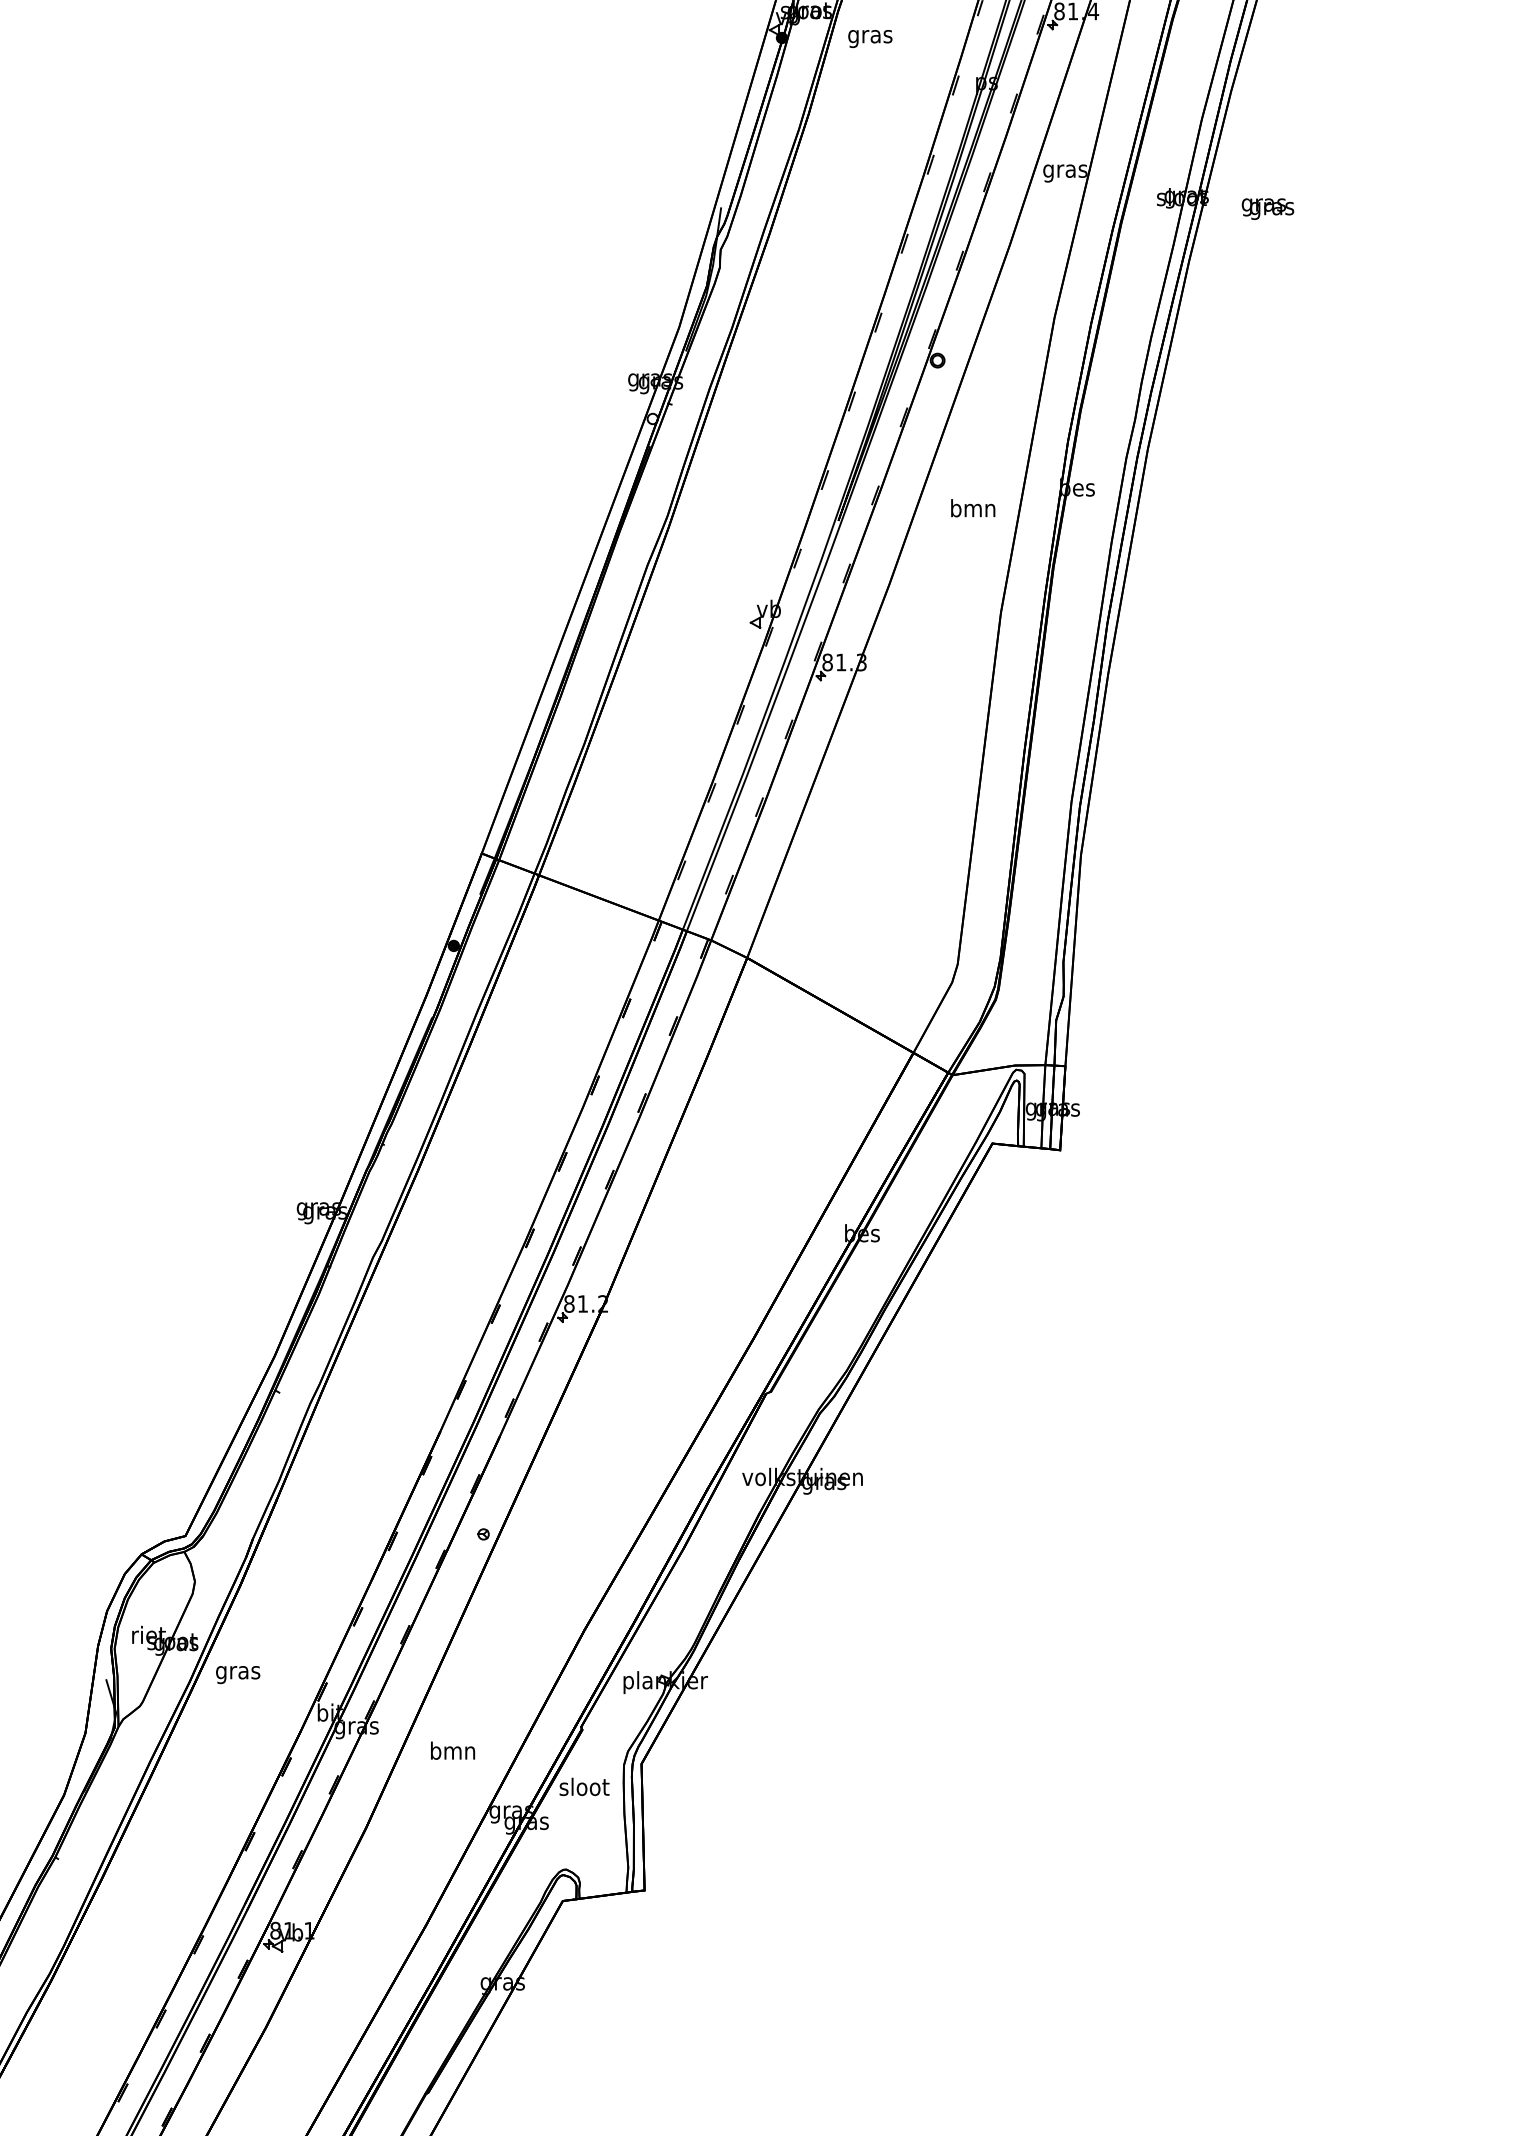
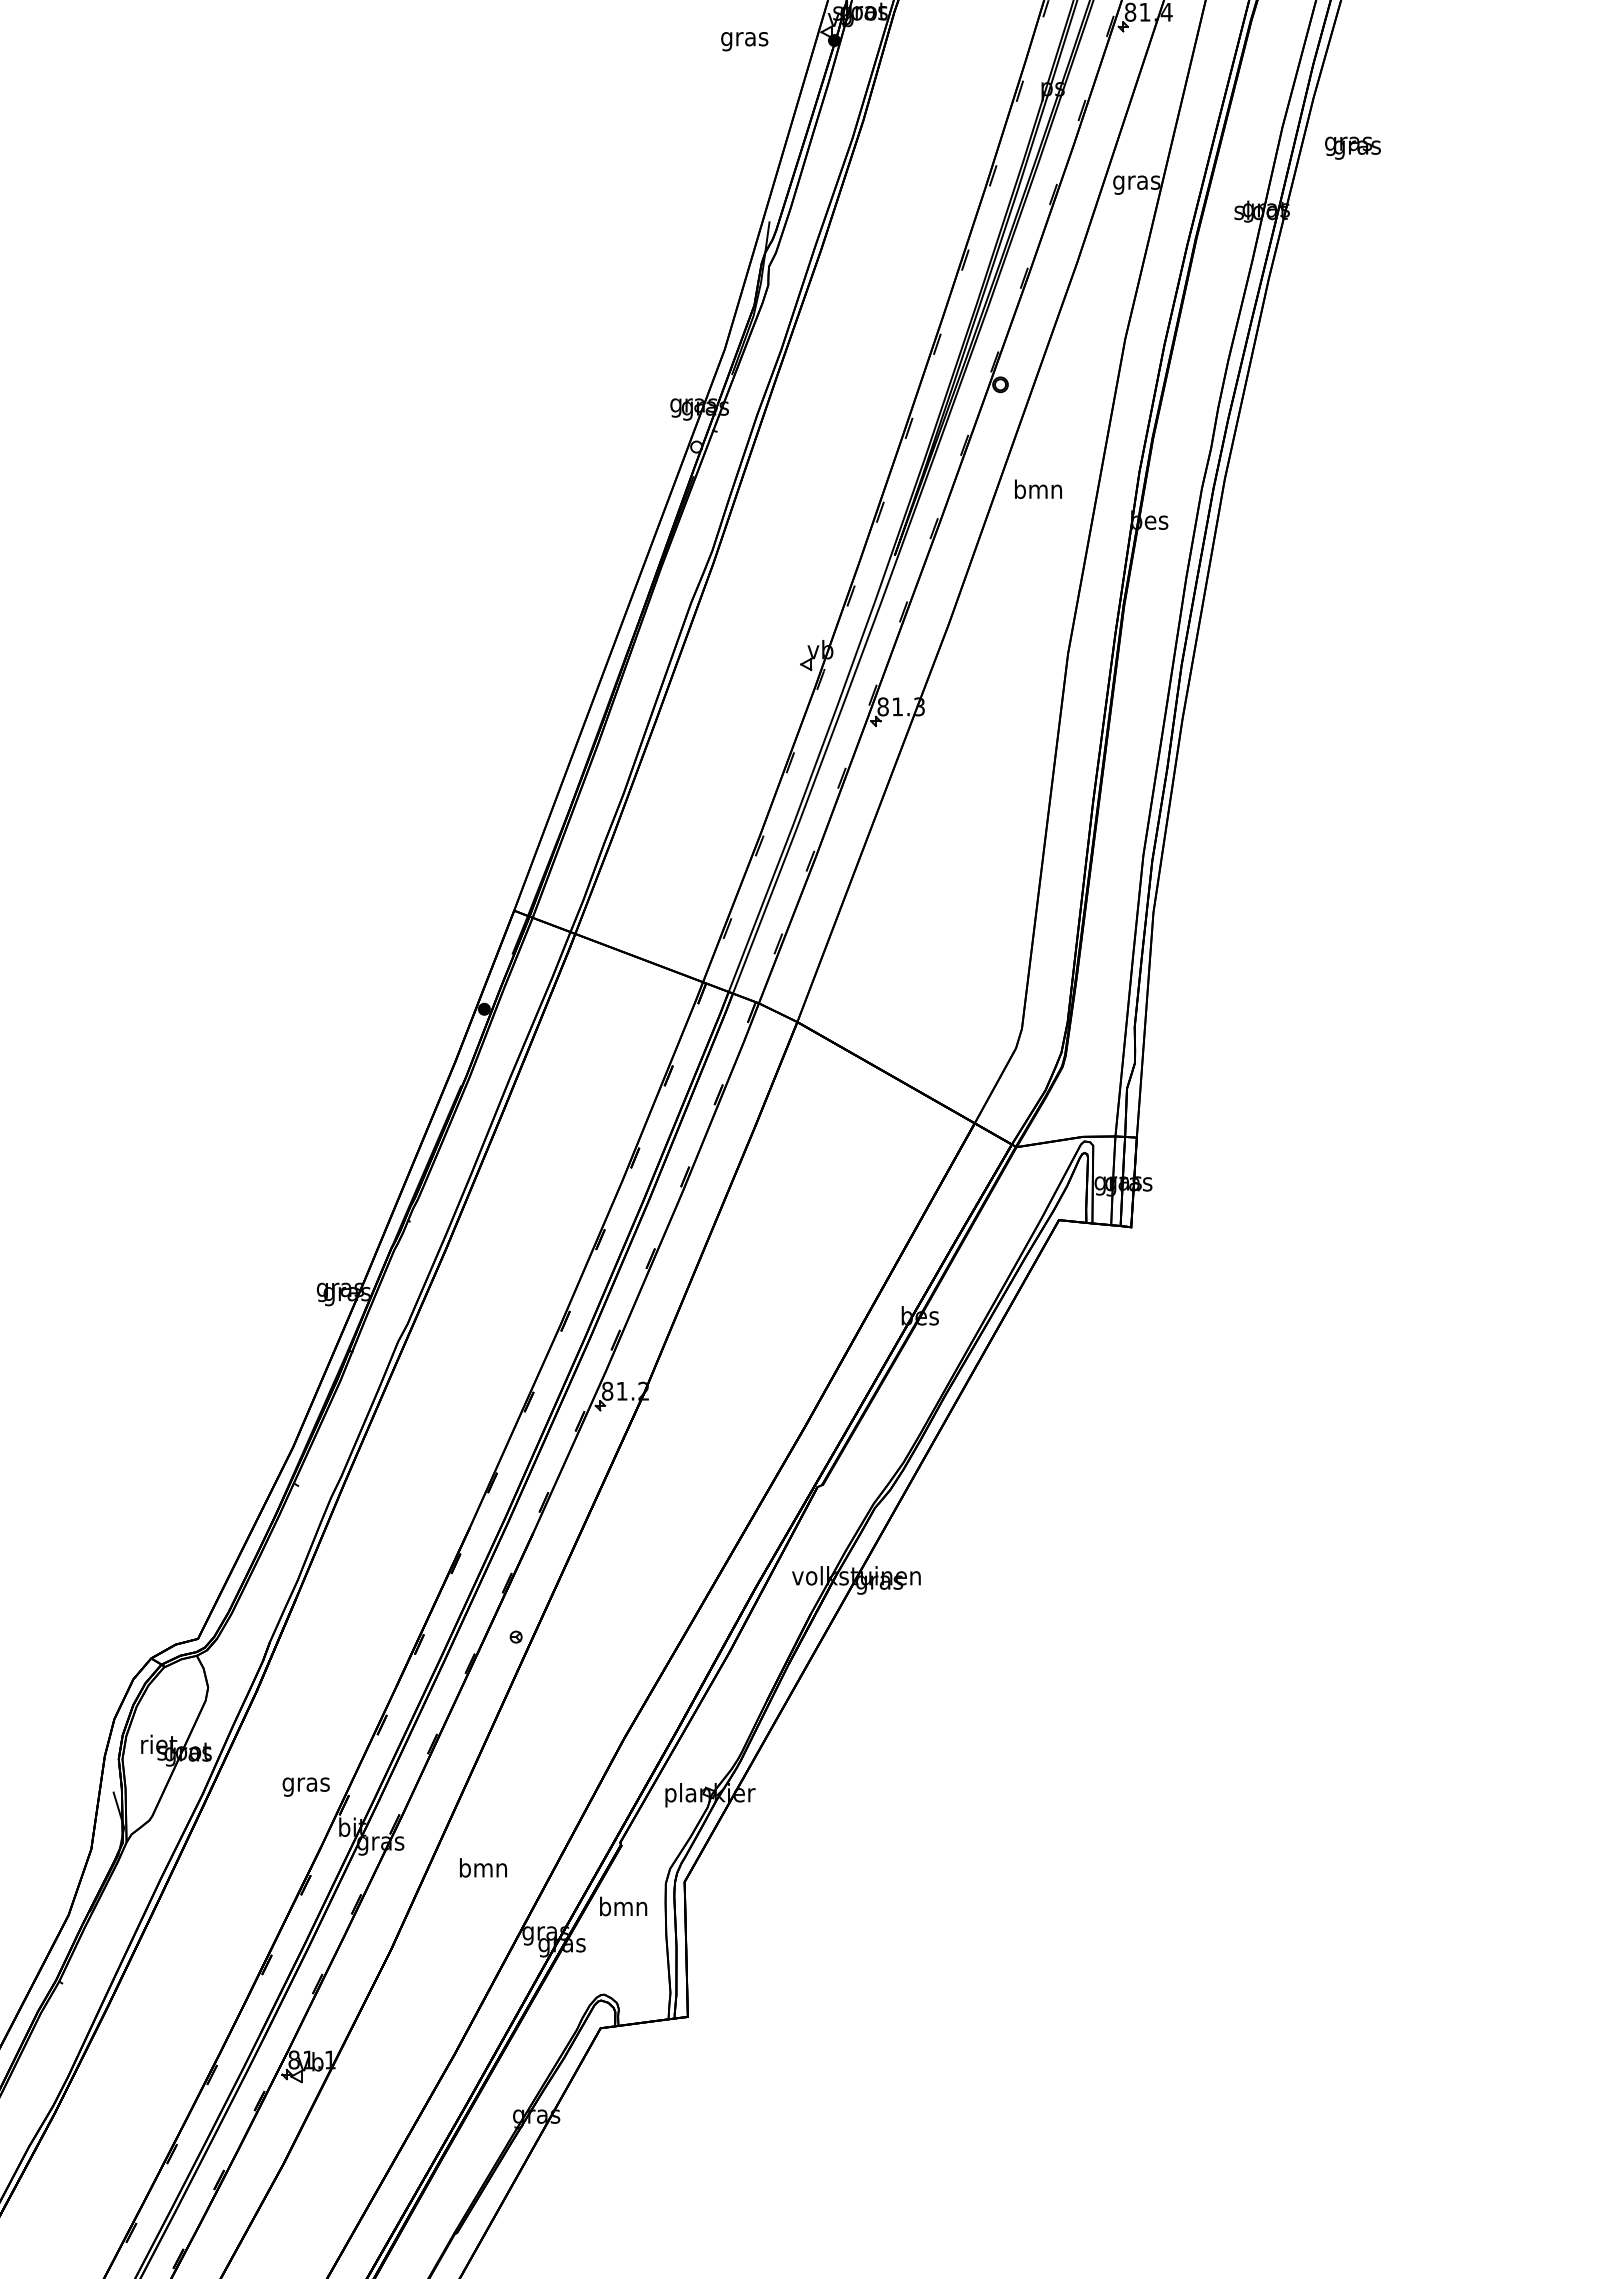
text: (870, 38) -> (744, 41), moved
text: (1267, 208) -> (1352, 147), moved
text: (973, 507) -> (1038, 488), moved
text: (237, 1674) -> (305, 1786), moved
text: (584, 1786) -> (623, 1906), sloot -> bmn

